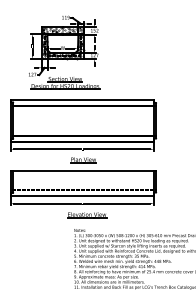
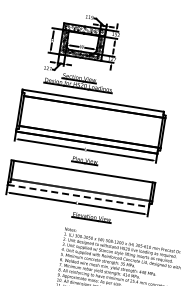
line: (82, 195) -> (78, 195), solid -> dashed
part: (87, 215) -> (92, 217), moved

